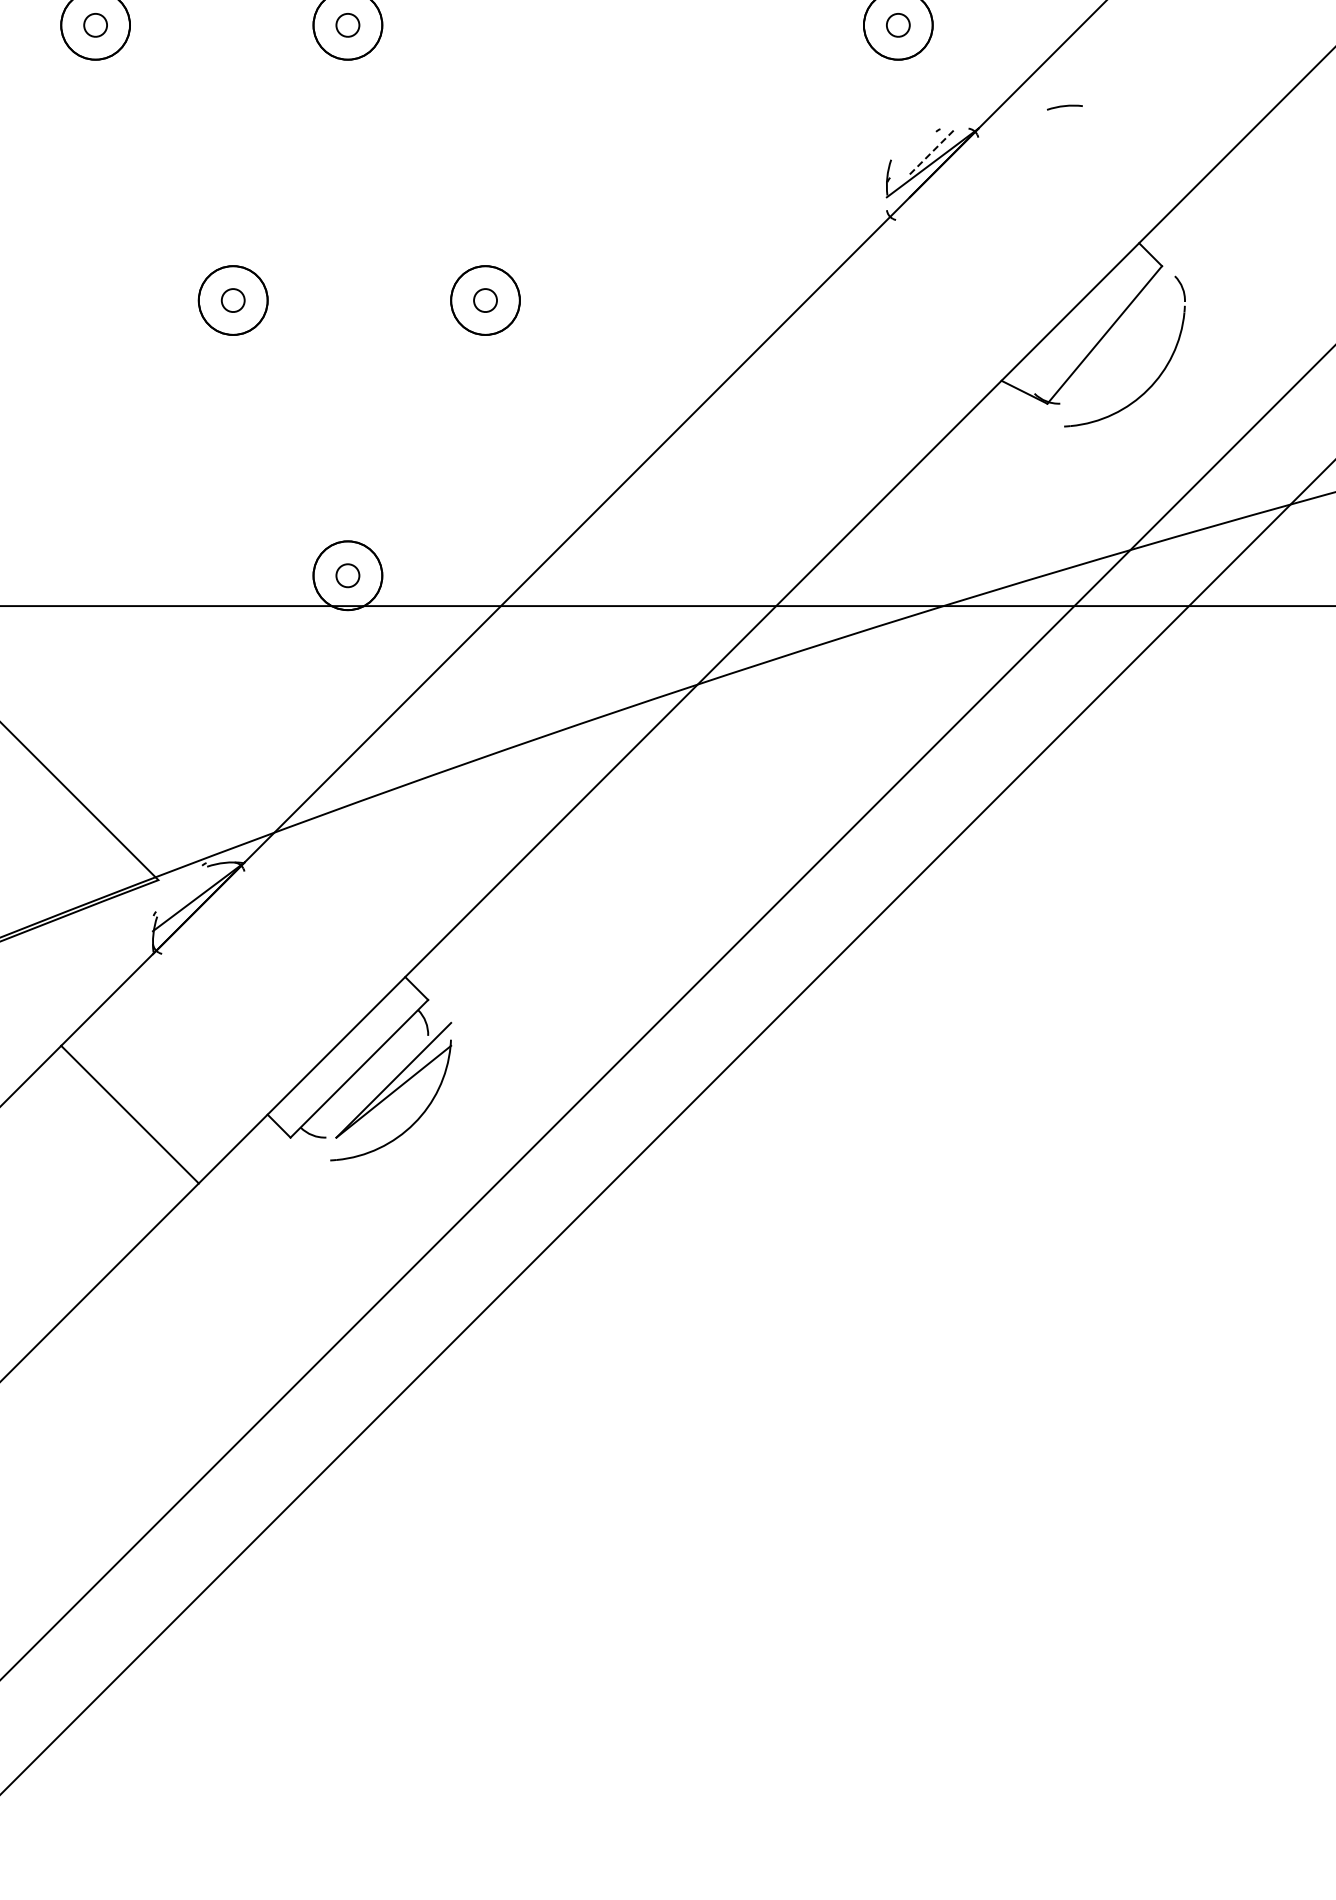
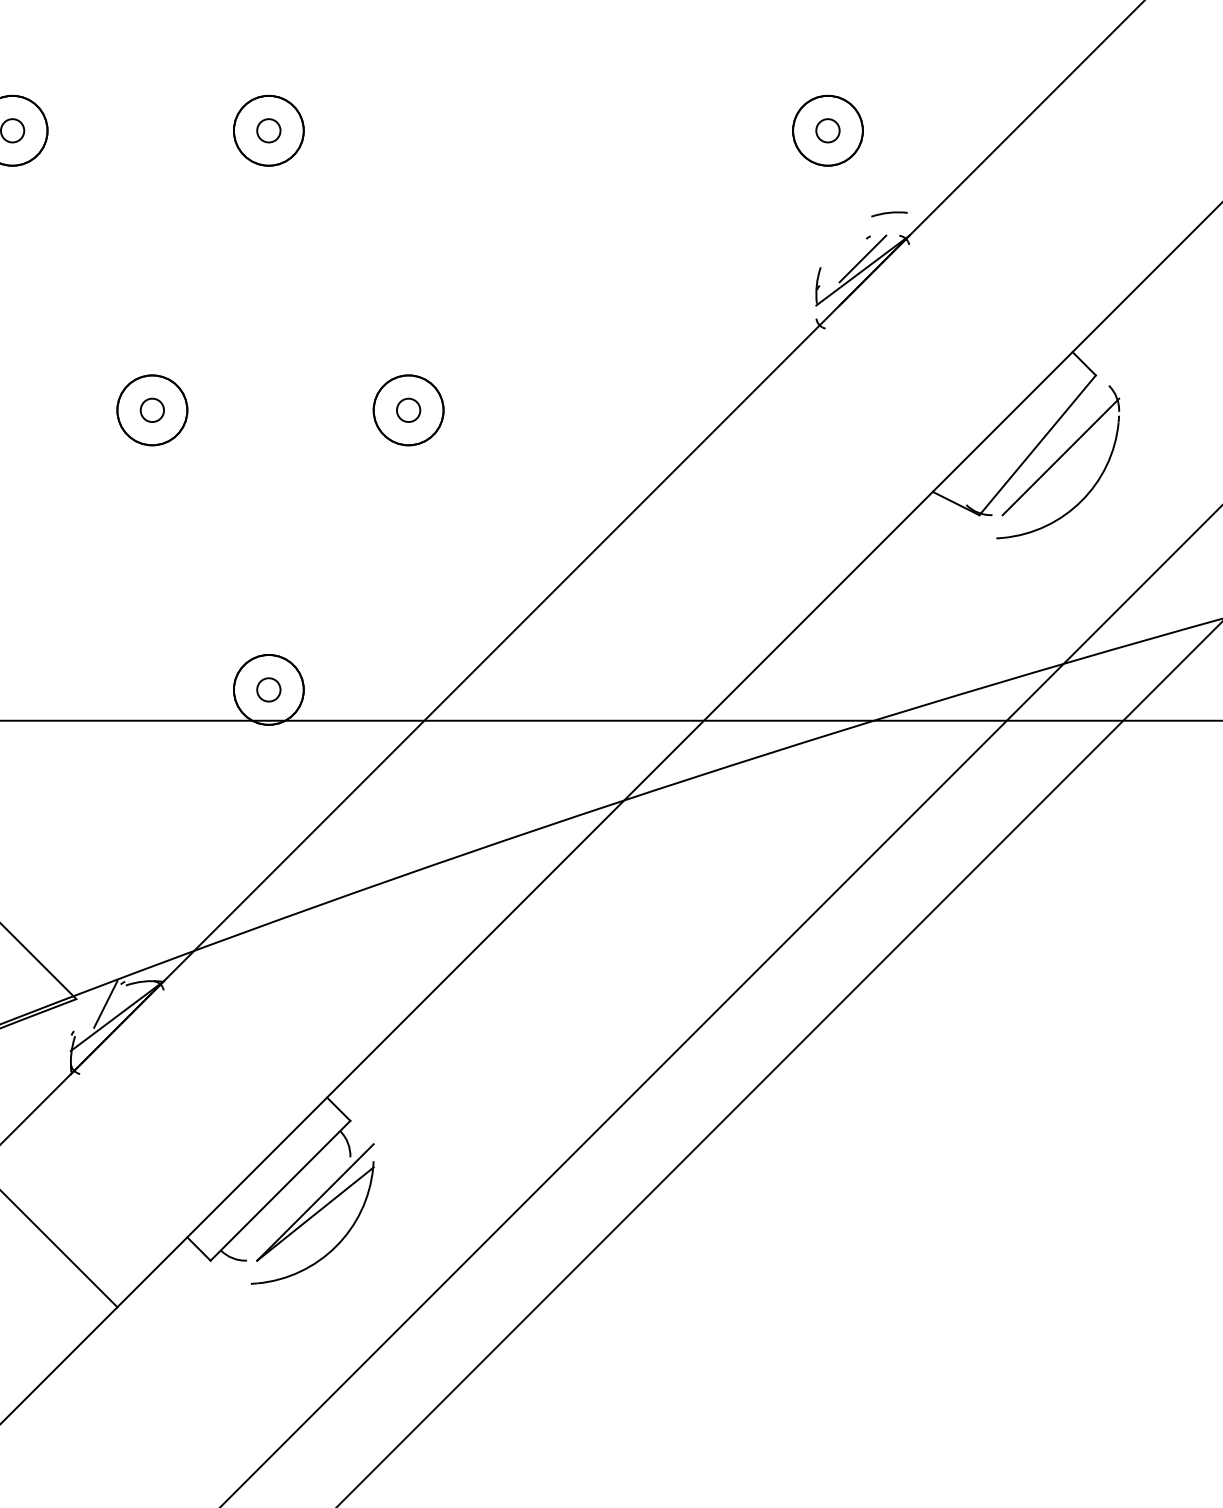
curve: (1064, 106) -> (889, 213), moved
line: (933, 151) -> (863, 258), dashed -> solid
line: (1127, 346) -> (1060, 457), added
line: (186, 885) -> (104, 1004), added

